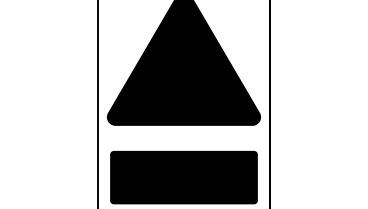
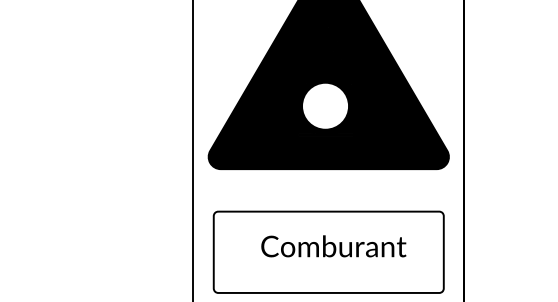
fill: (181, 84) -> (324, 105), removed
fill: (183, 177) -> (328, 252), removed

